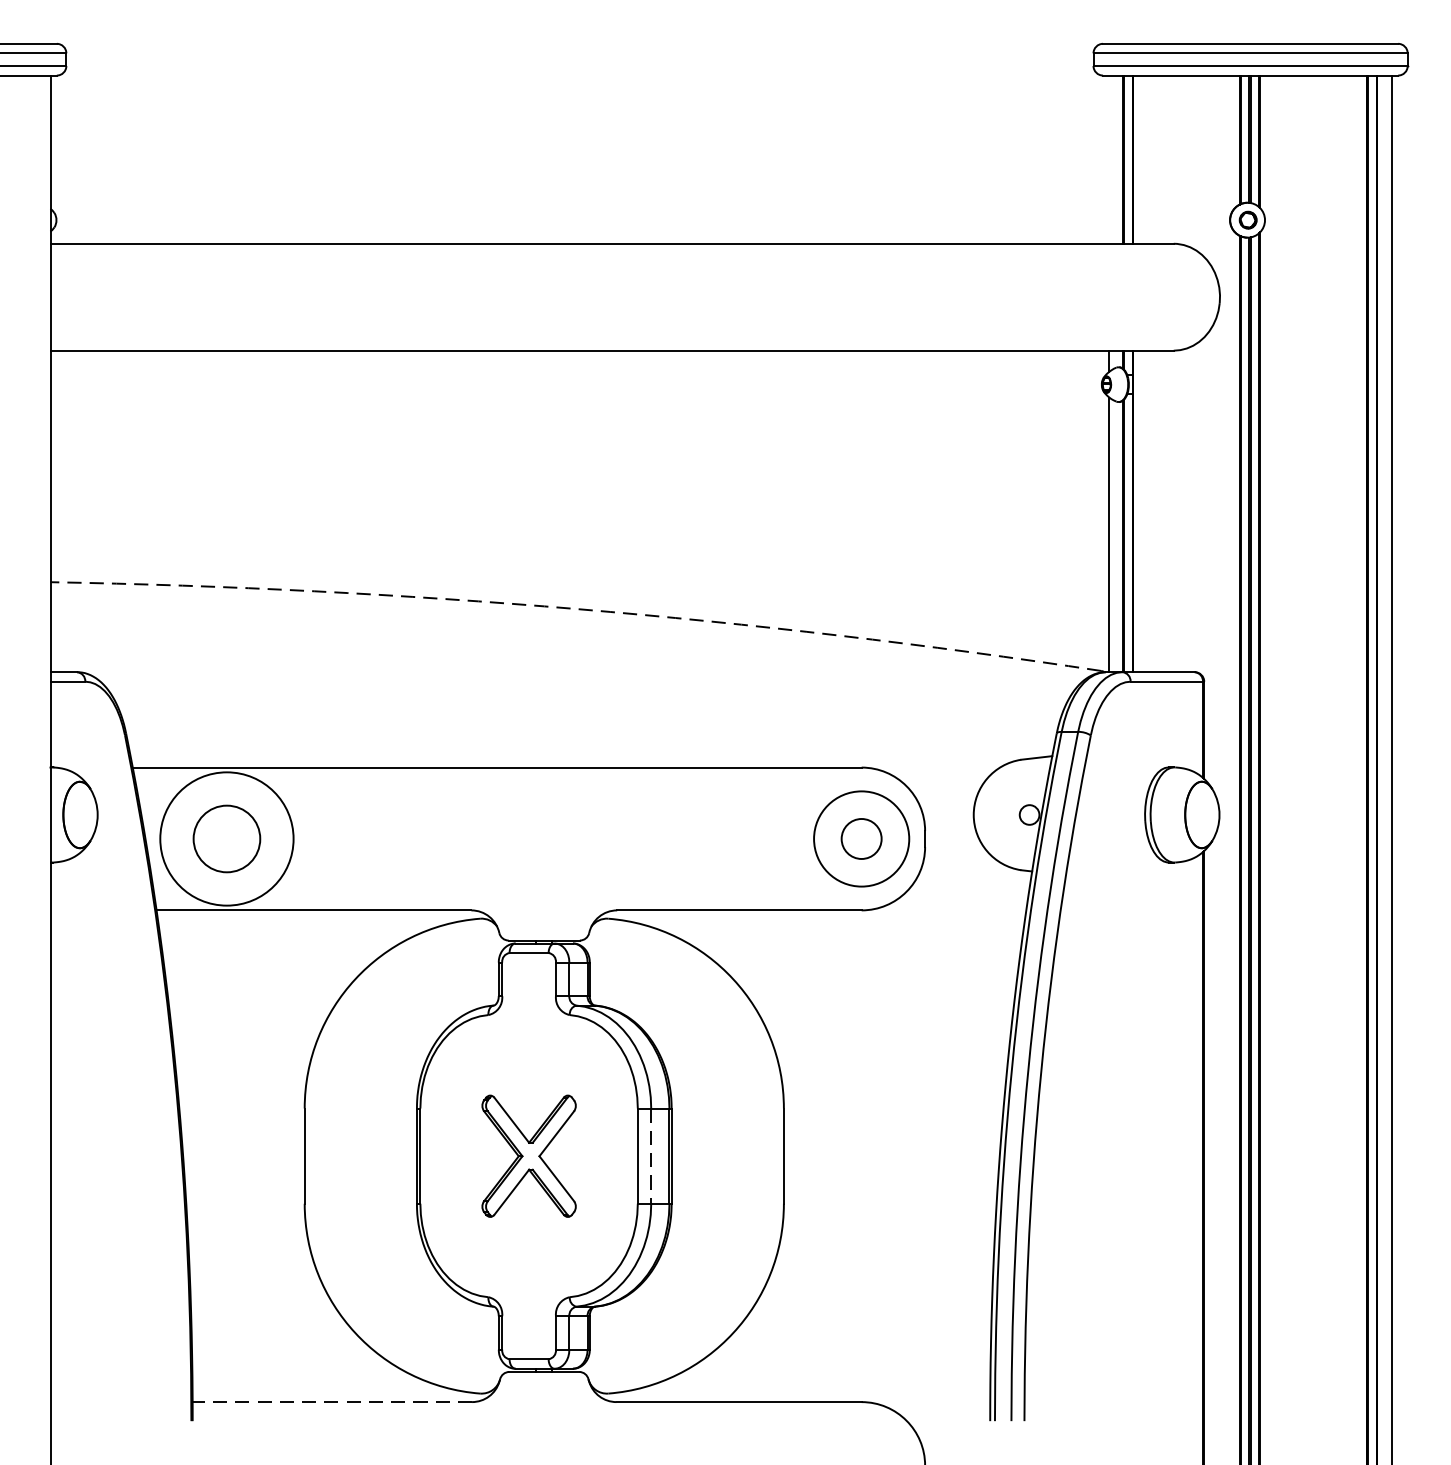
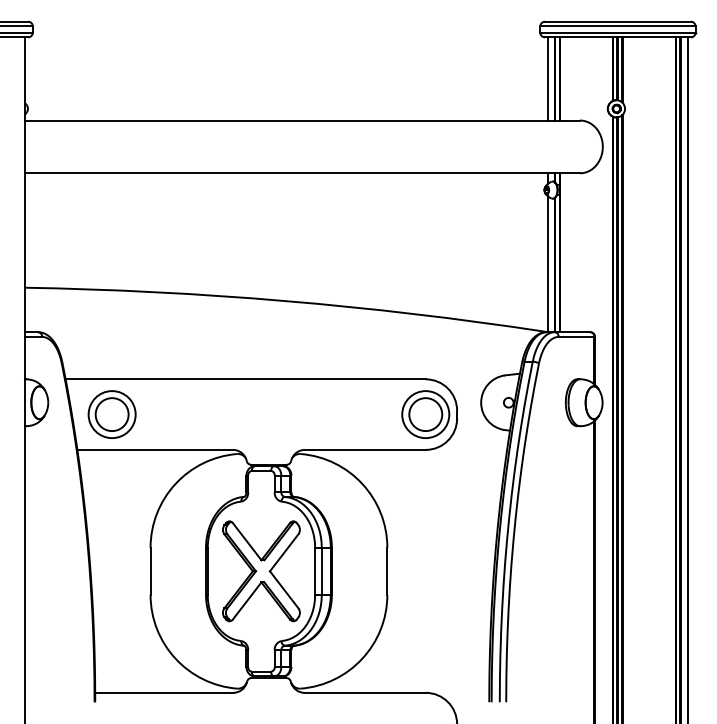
line: (1110, 158) -> (548, 78), added
arc: (577, 610) -> (285, 301), dashed -> solid
circle: (225, 838) -> (111, 414), size x0.71
circle: (861, 838) -> (425, 414), size x1.67
part: (529, 1156) -> (261, 571), size x1.67
line: (650, 1156) -> (321, 571), dashed -> solid
line: (330, 1401) -> (163, 692), dashed -> solid

